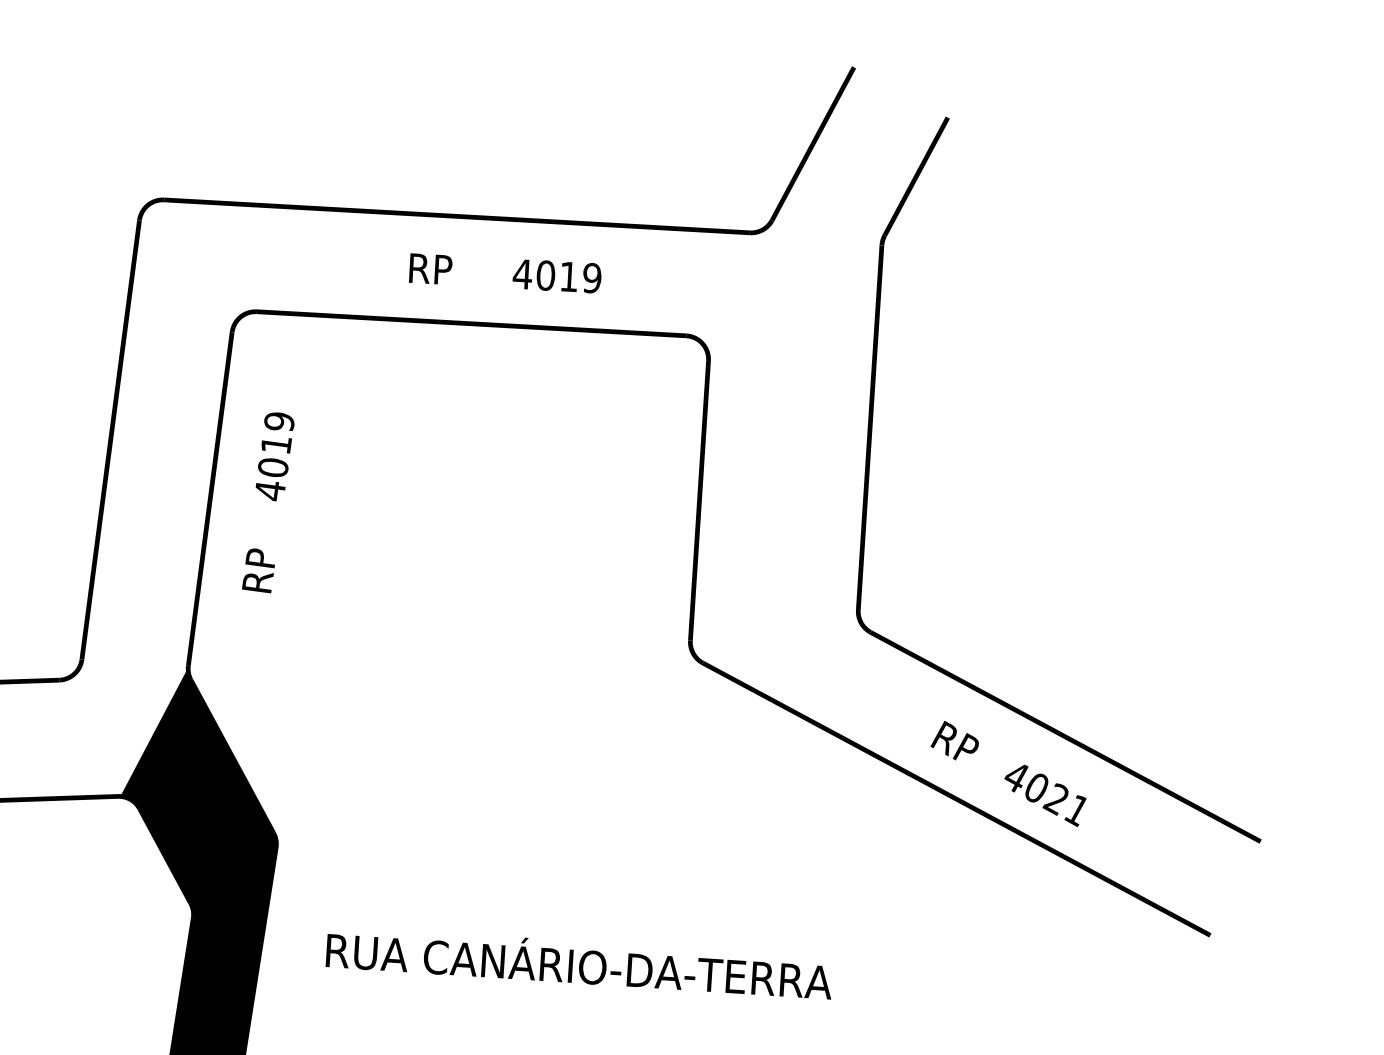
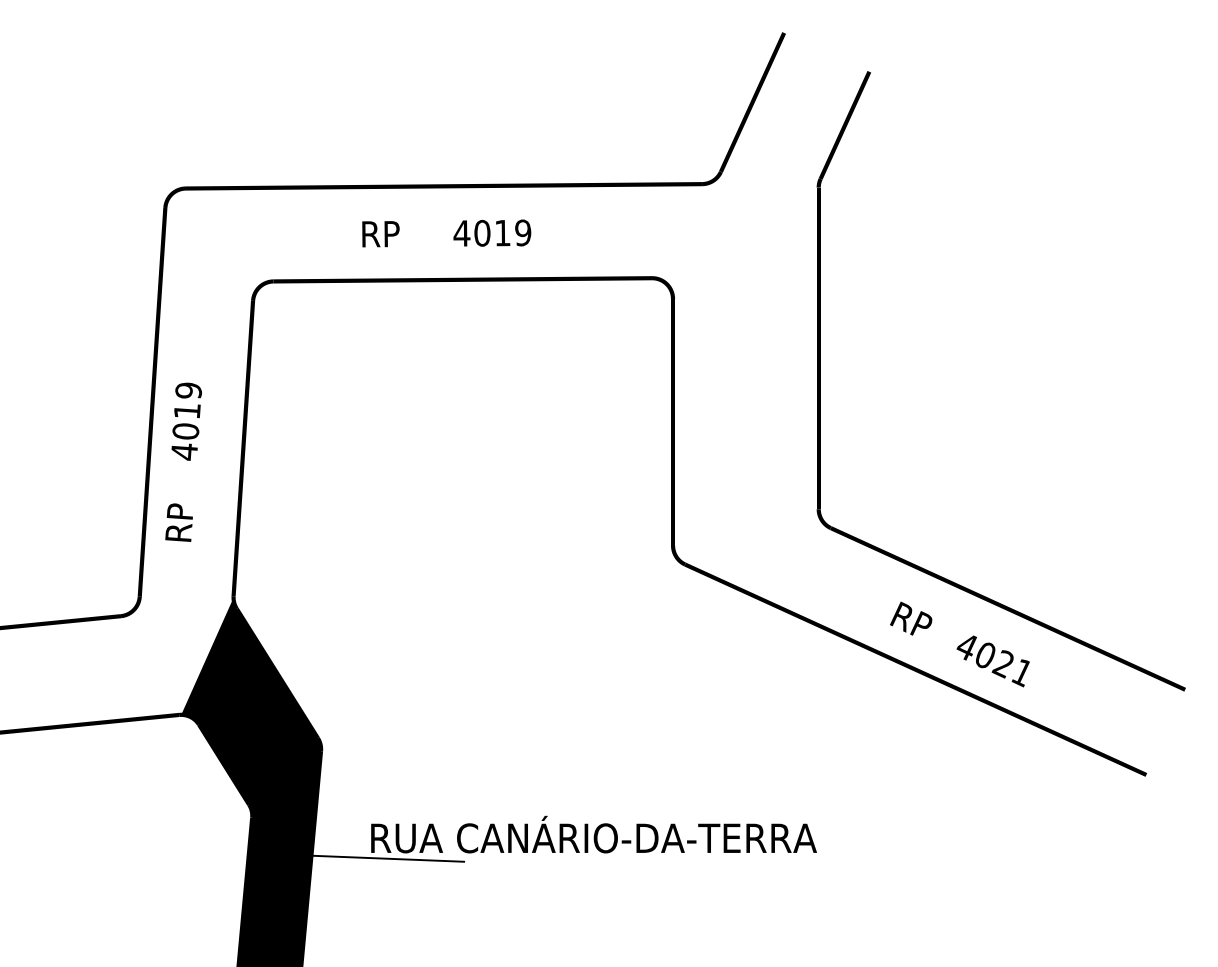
text: (505, 273) -> (446, 233), moved
text: (268, 501) -> (183, 461), moved
line: (329, 972) -> (374, 857), added

